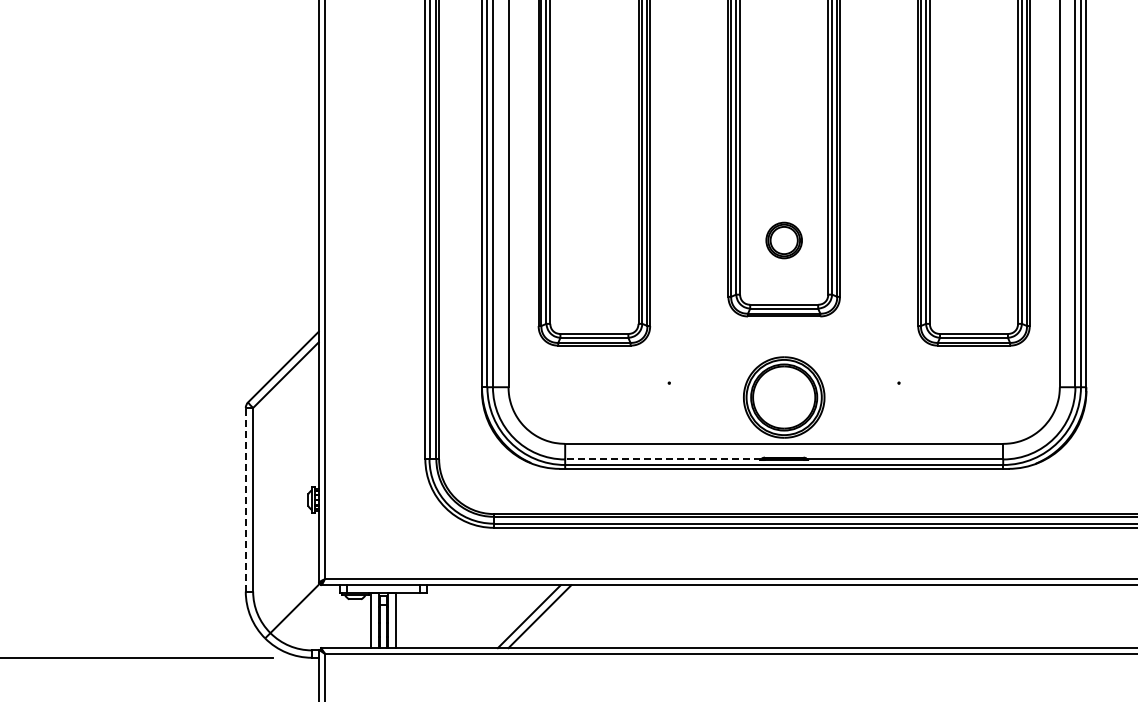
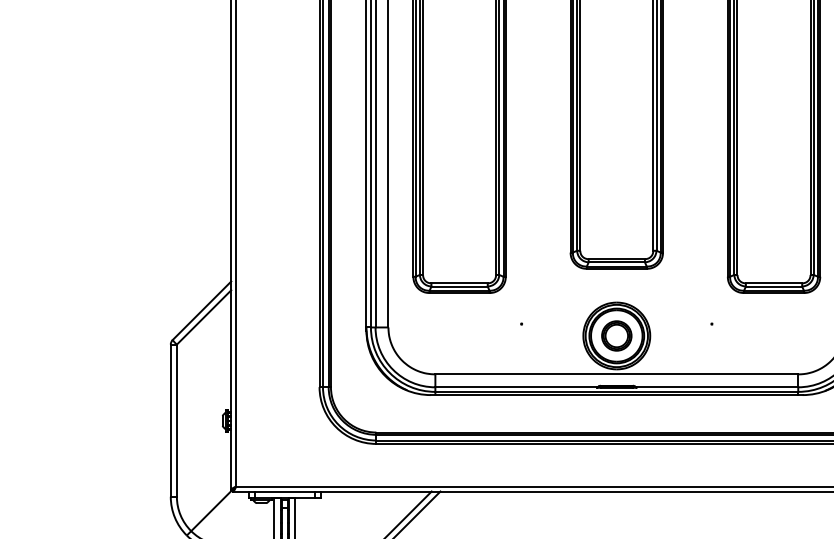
part: (783, 240) -> (616, 335), moved
line: (663, 459) -> (516, 387), dashed -> solid
line: (245, 499) -> (170, 420), dashed -> solid

